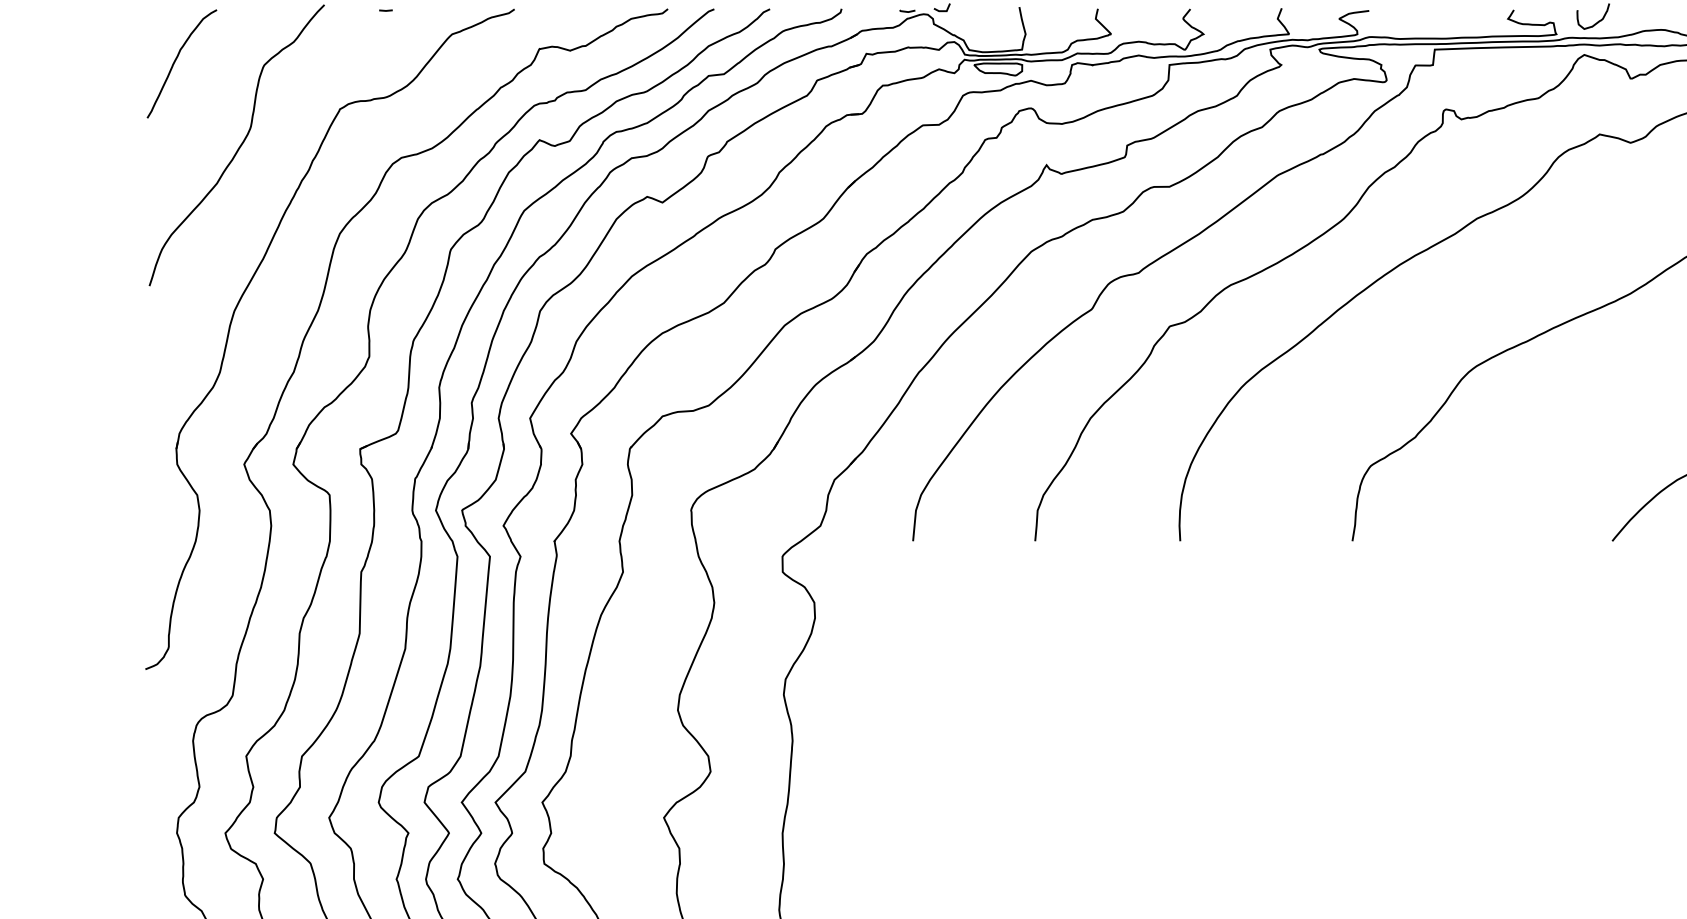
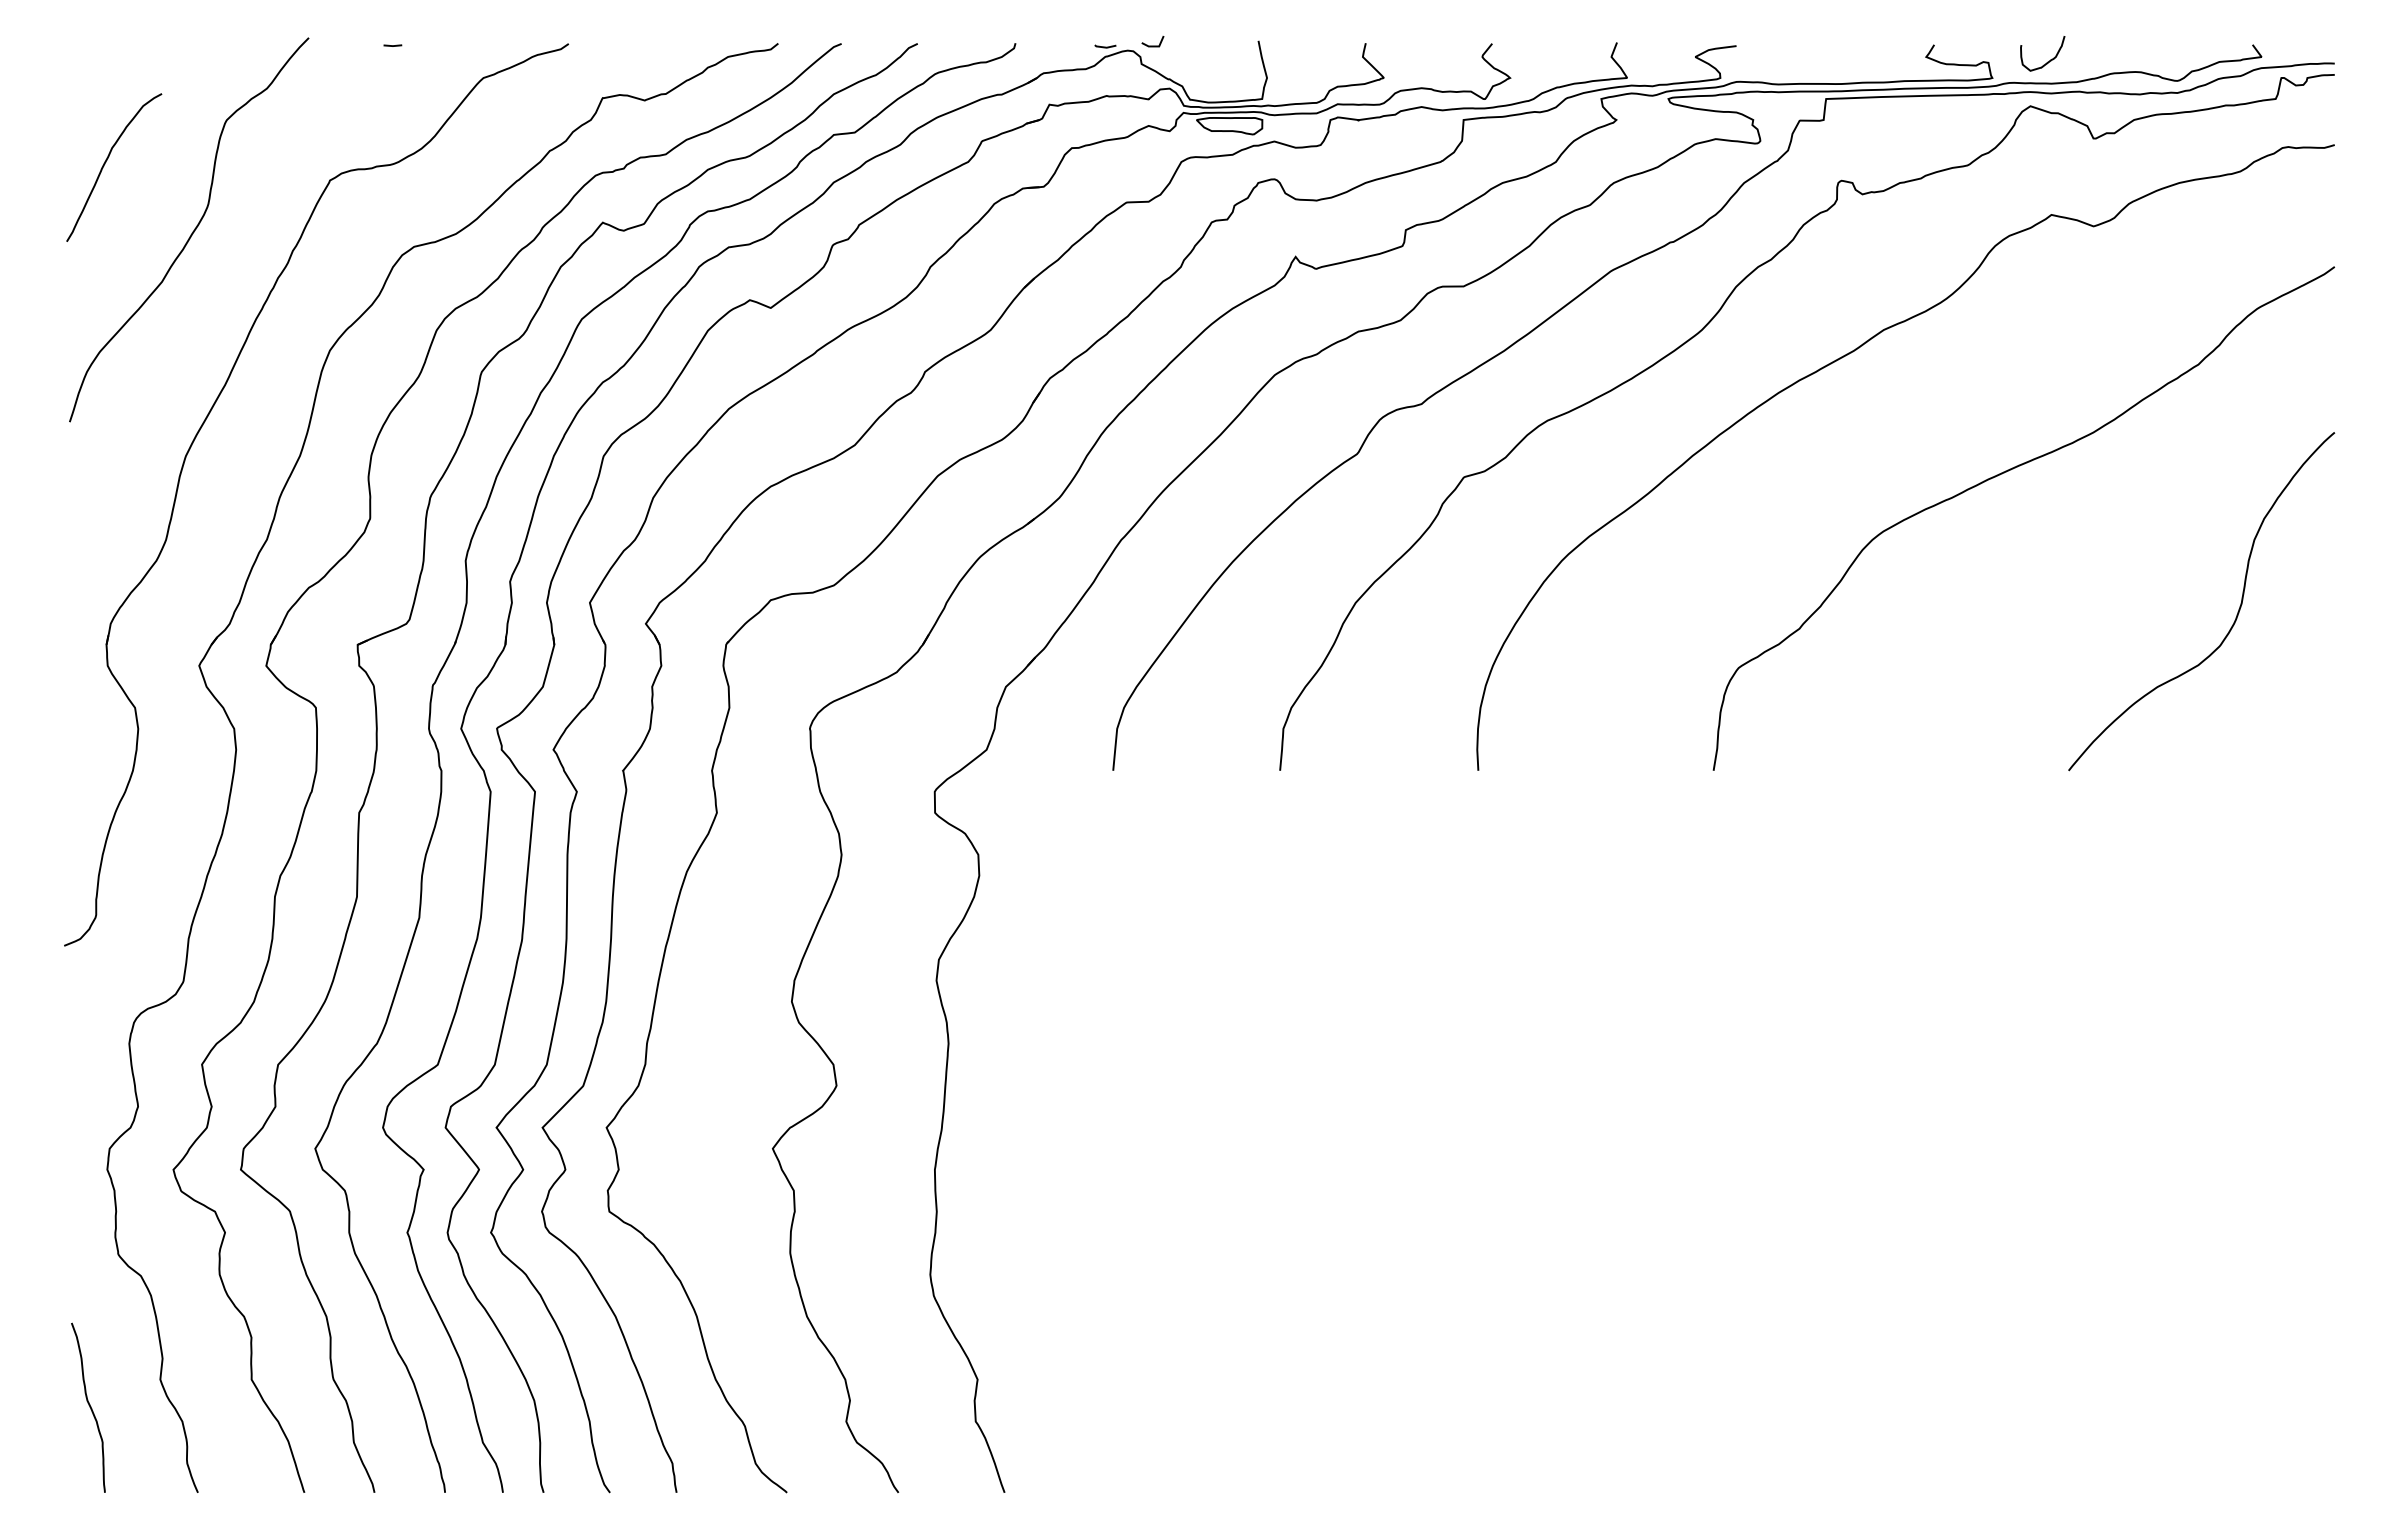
curve: (176, 60) -> (106, 162), moved

